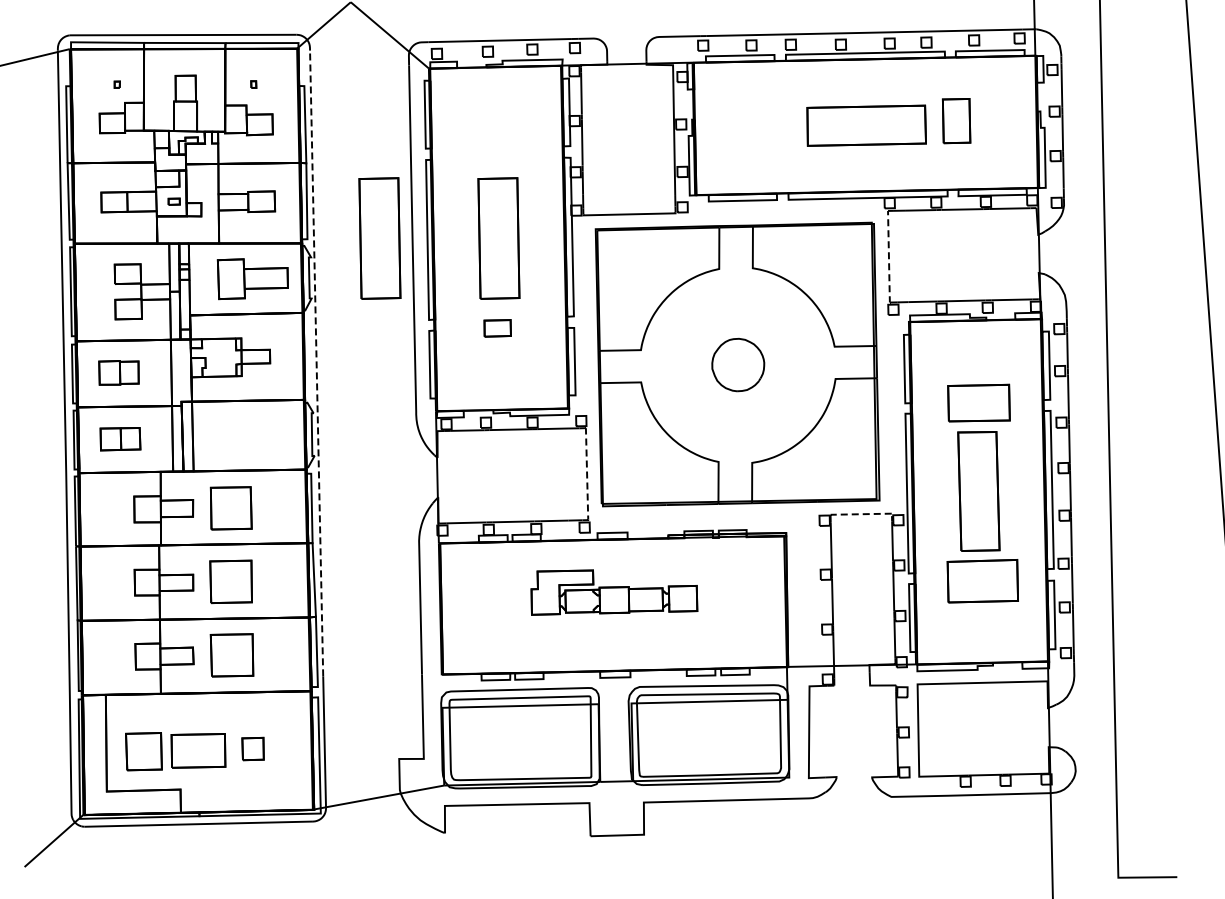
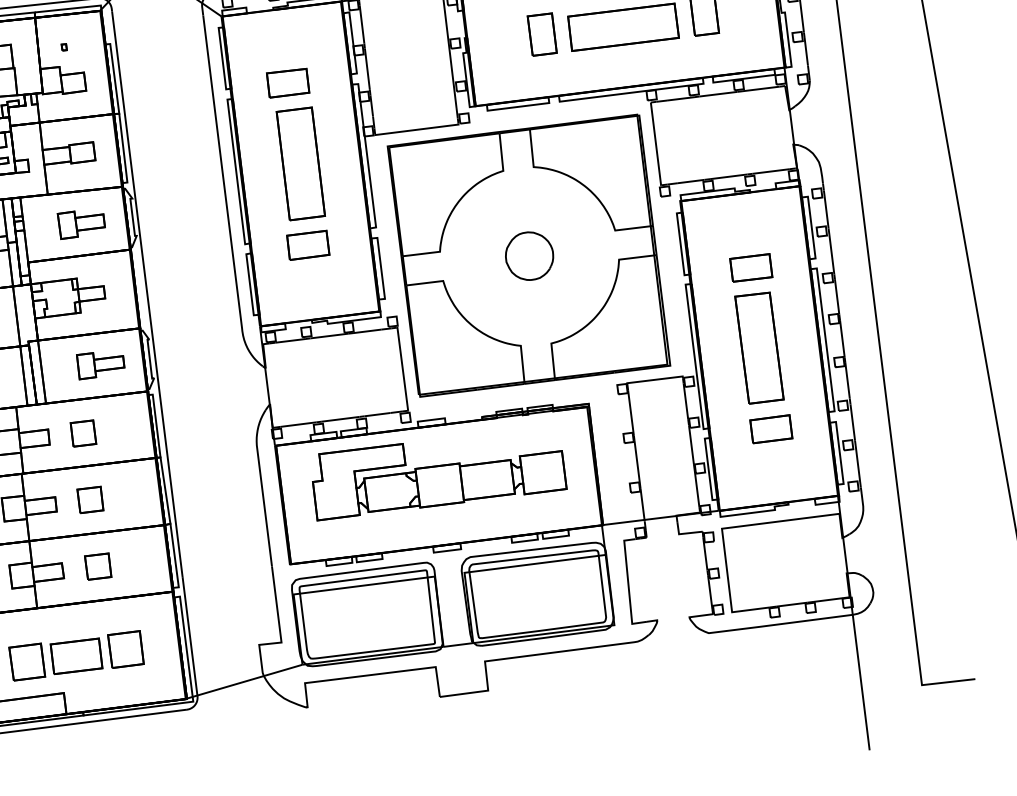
part: (776, 124) -> (541, 34), added
part: (494, 148) -> (288, 82), added
part: (379, 238) -> (192, 175), removed
line: (888, 257) -> (655, 144), dashed -> solid
part: (252, 279) -> (81, 224), size x0.71
part: (497, 328) -> (307, 245), size x1.67
line: (316, 363) -> (147, 294), dashed -> solid
part: (978, 402) -> (750, 267), size x0.71
part: (258, 434) -> (101, 364), added
line: (587, 472) -> (403, 367), dashed -> solid
part: (230, 508) -> (82, 433), size x0.62
line: (862, 514) -> (656, 379), dashed -> solid
part: (231, 581) -> (90, 499), size x0.62
part: (982, 581) -> (771, 429), size x0.62
part: (614, 592) -> (438, 473), size x1.67
part: (232, 655) -> (98, 566), size x0.62
part: (252, 748) -> (125, 649), size x1.67

